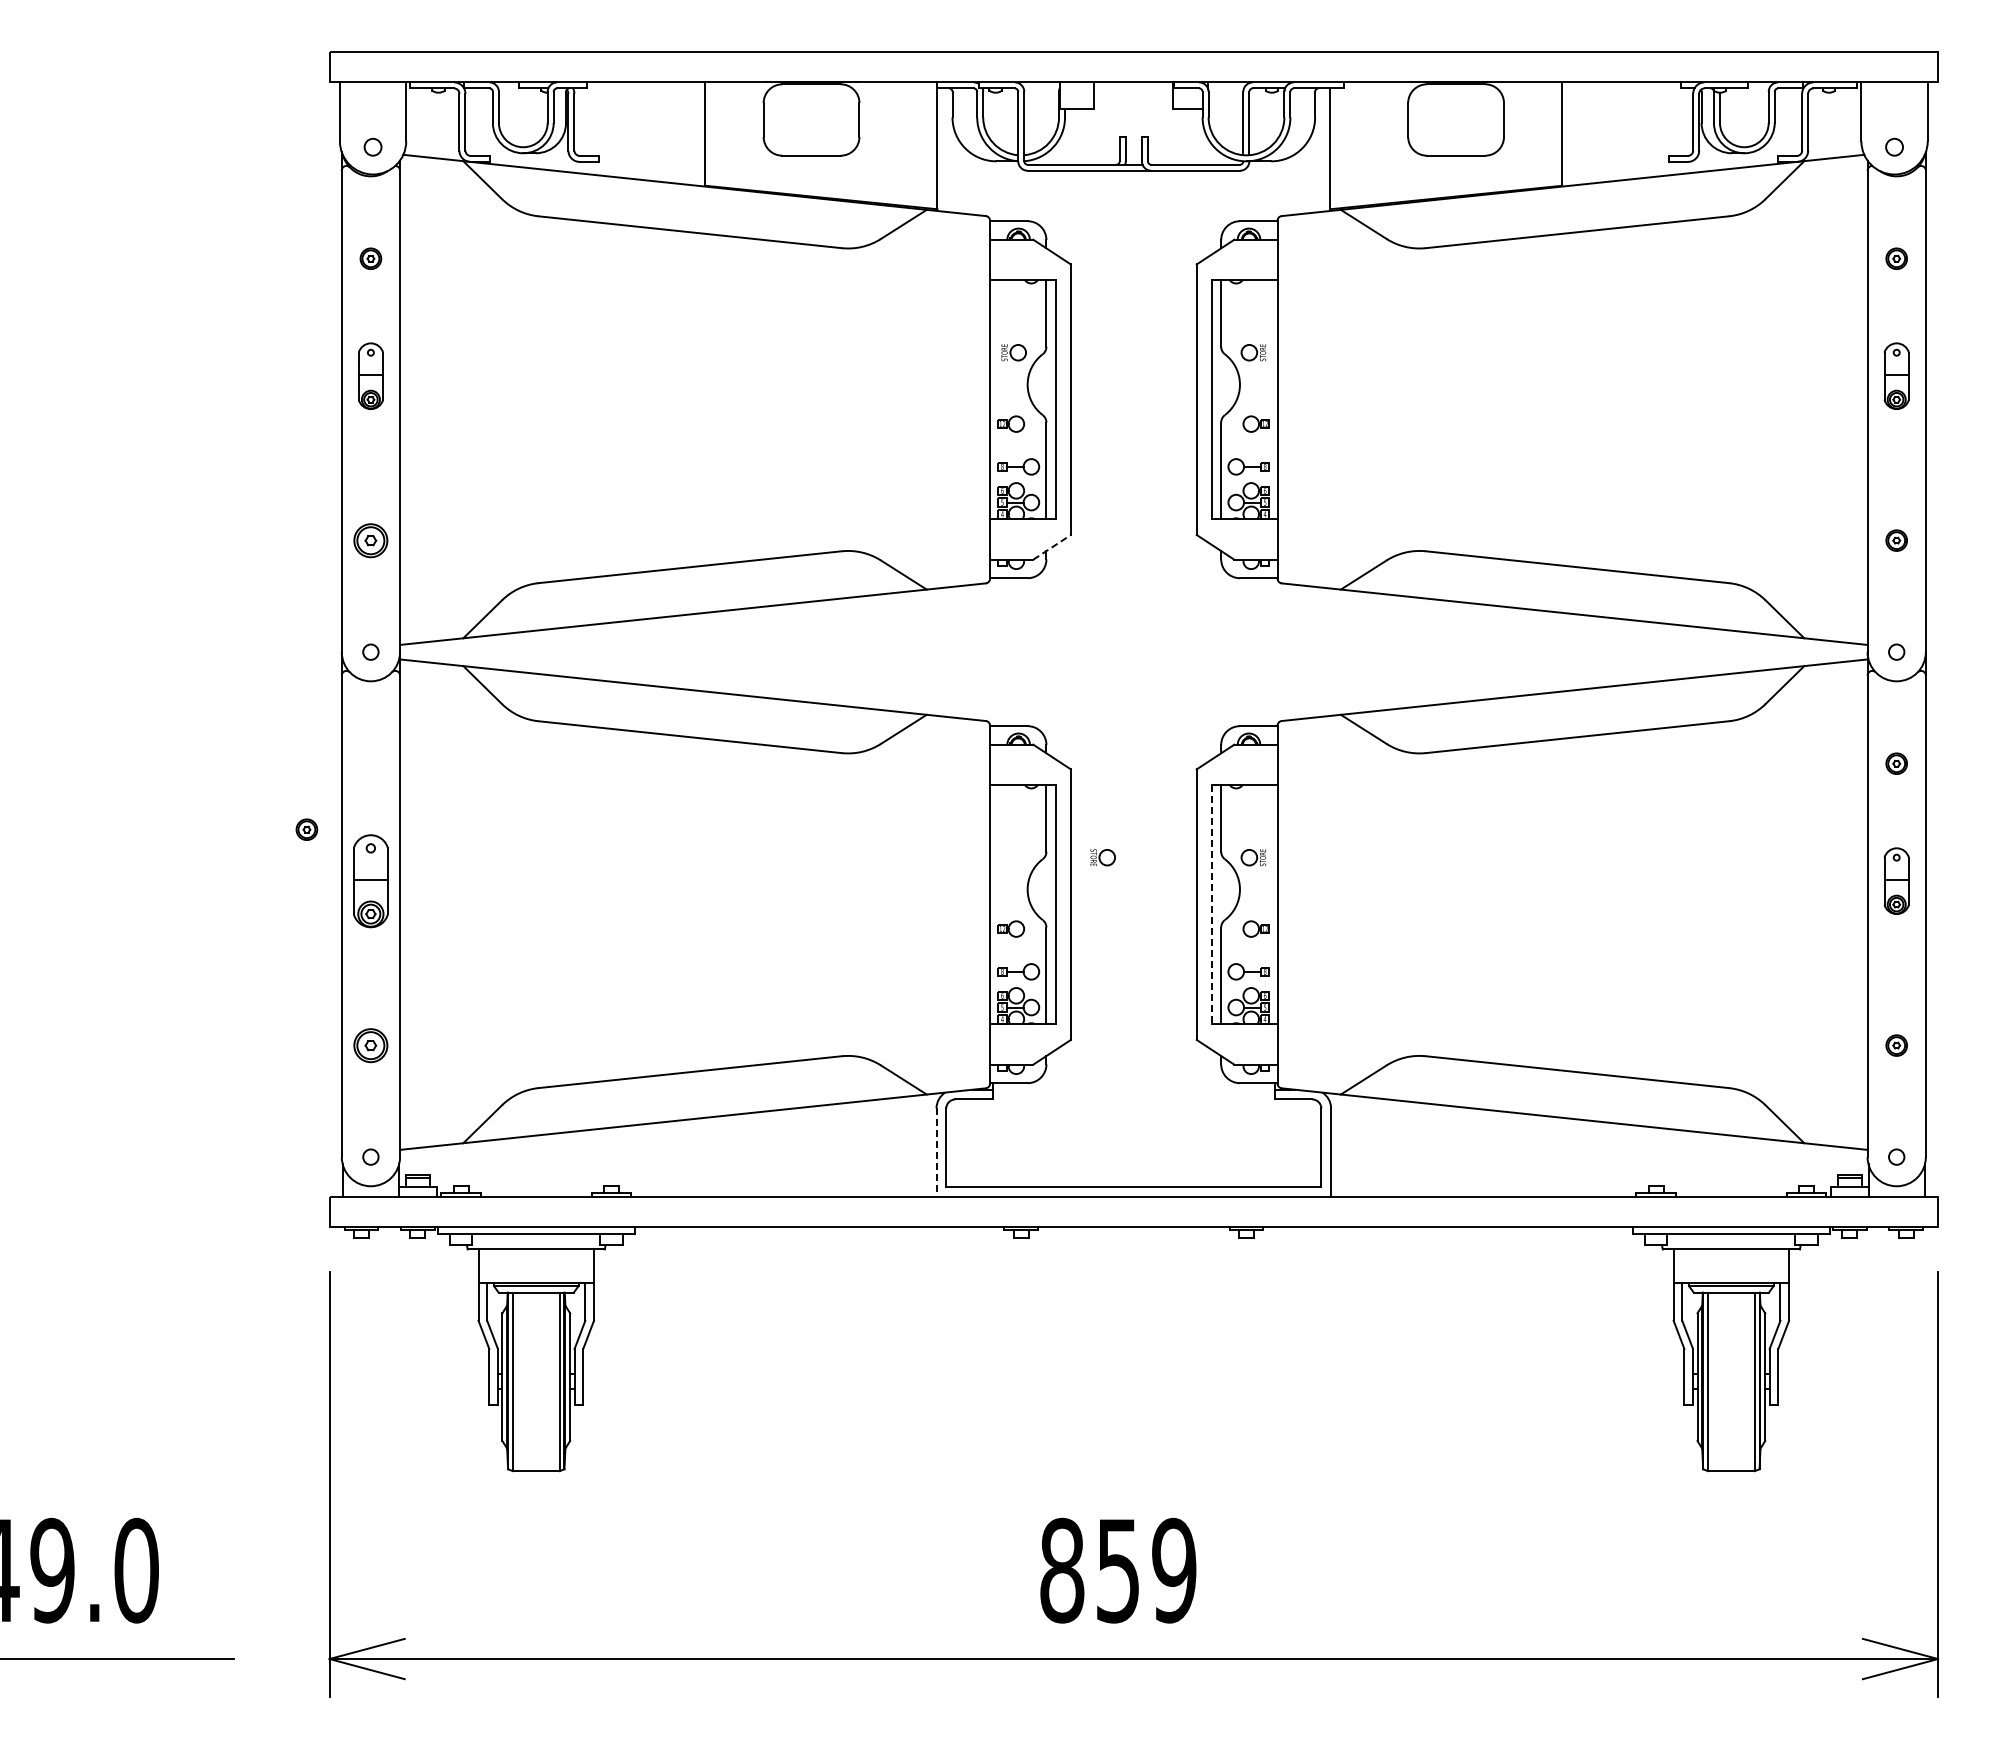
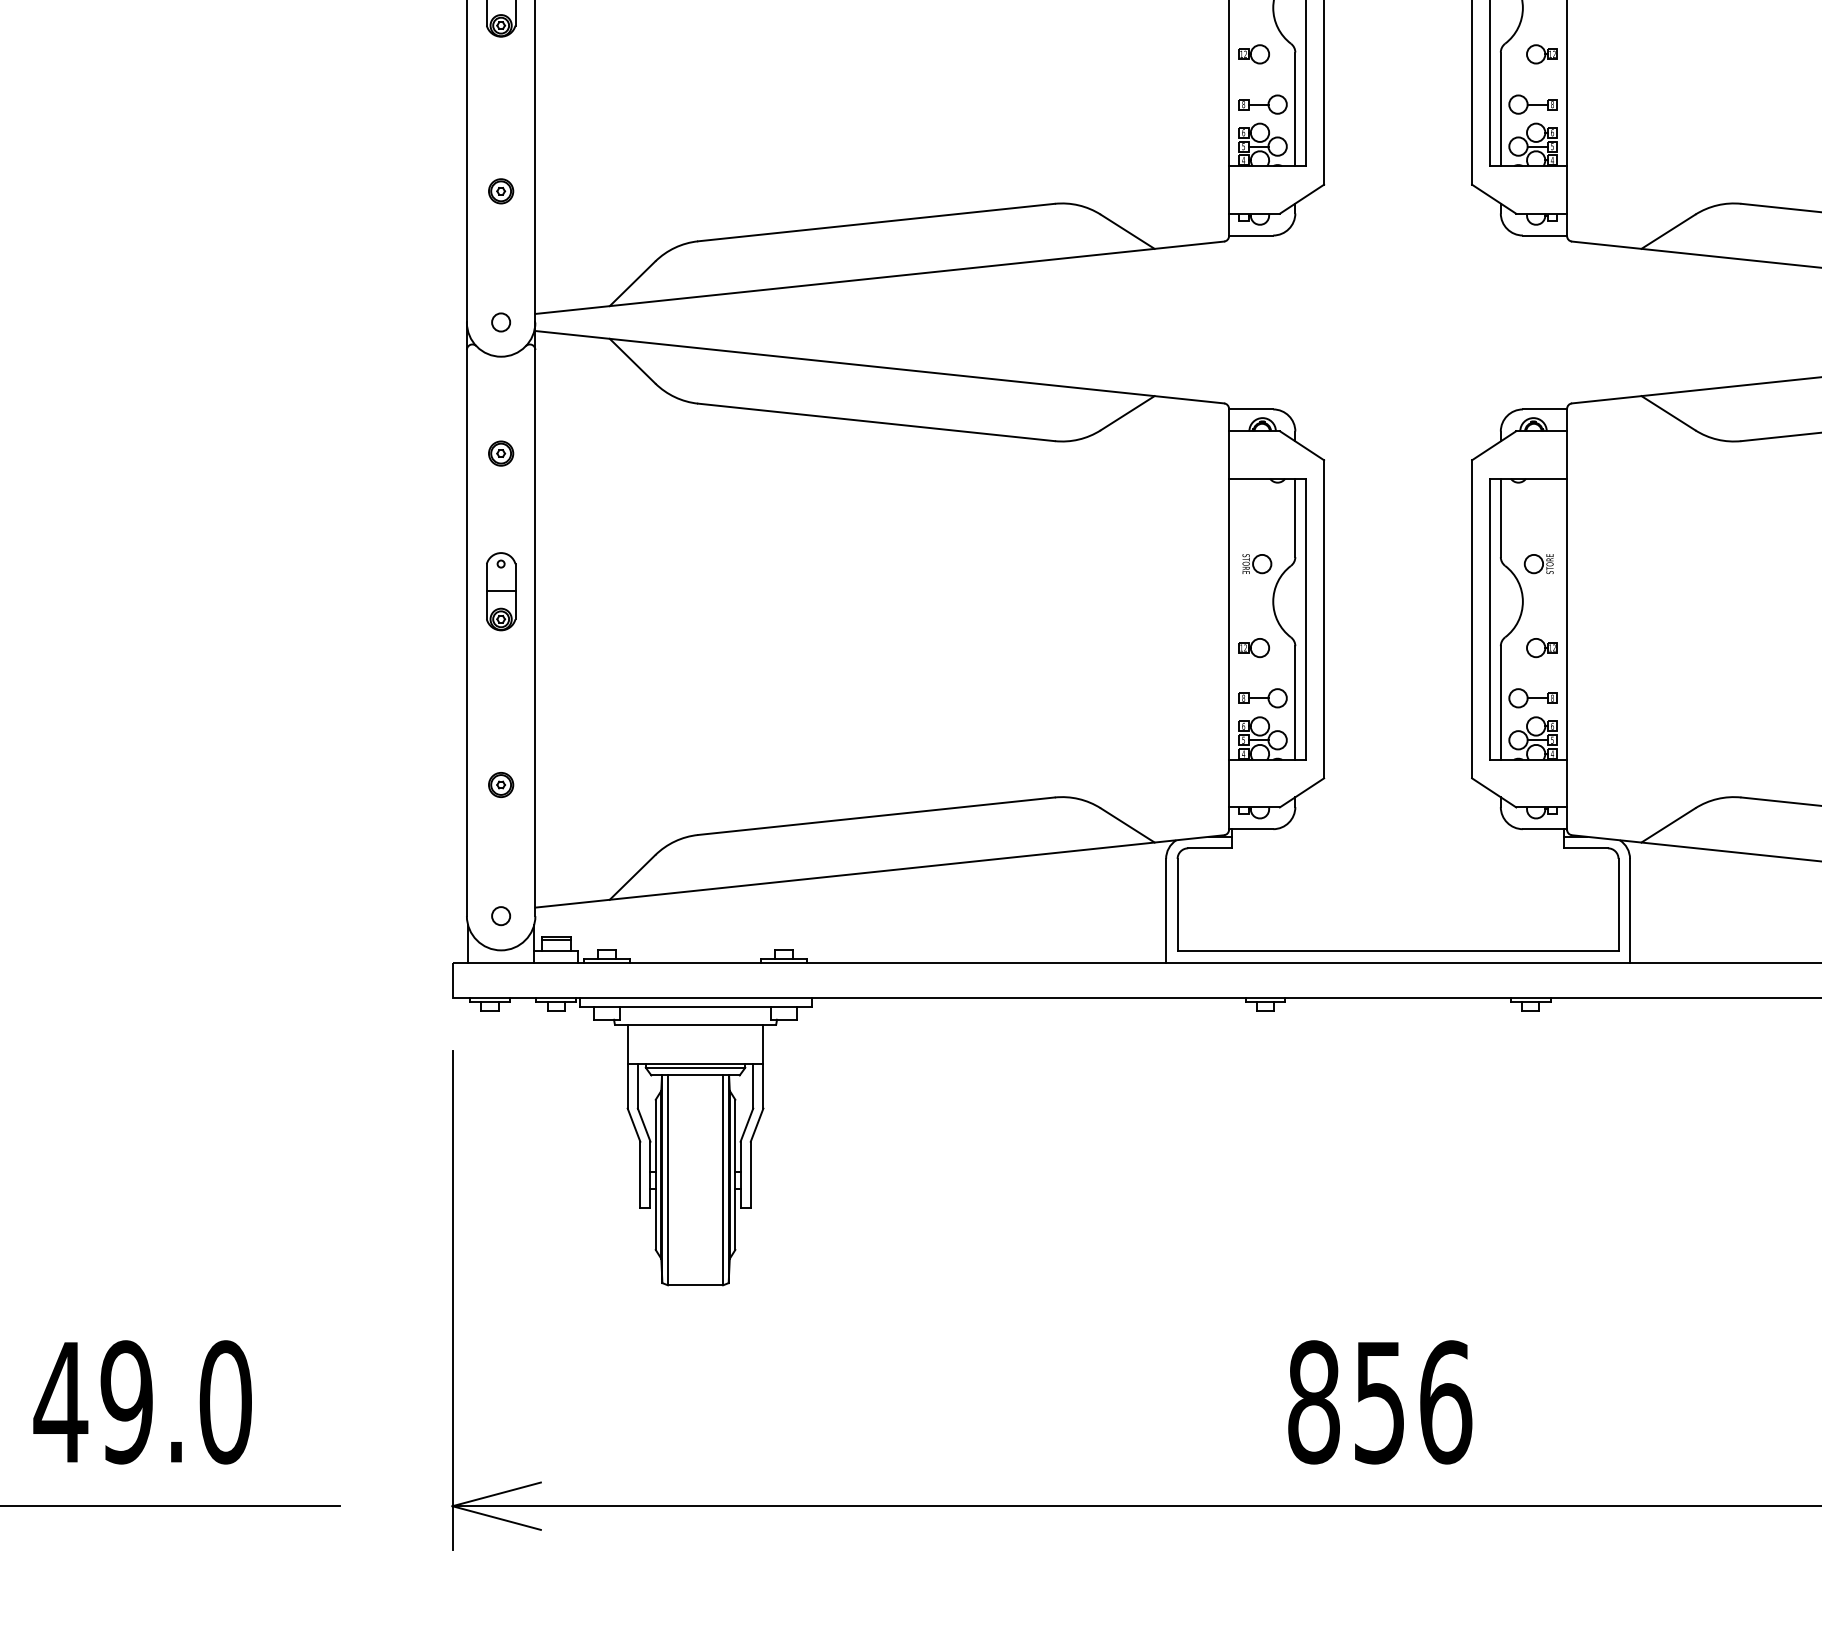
part: (370, 540) -> (500, 191), size x0.62
line: (1052, 547) -> (1302, 199), dashed -> solid
part: (306, 829) -> (500, 453), moved
part: (1102, 857) -> (1256, 563), moved
part: (370, 880) -> (500, 590), size x0.71
line: (1211, 904) -> (1489, 619), dashed -> solid
part: (370, 1045) -> (500, 784), size x0.62
line: (936, 1153) -> (1166, 911), dashed -> solid
text: (1174, 1570) -> (1445, 1402), 859 -> 856

